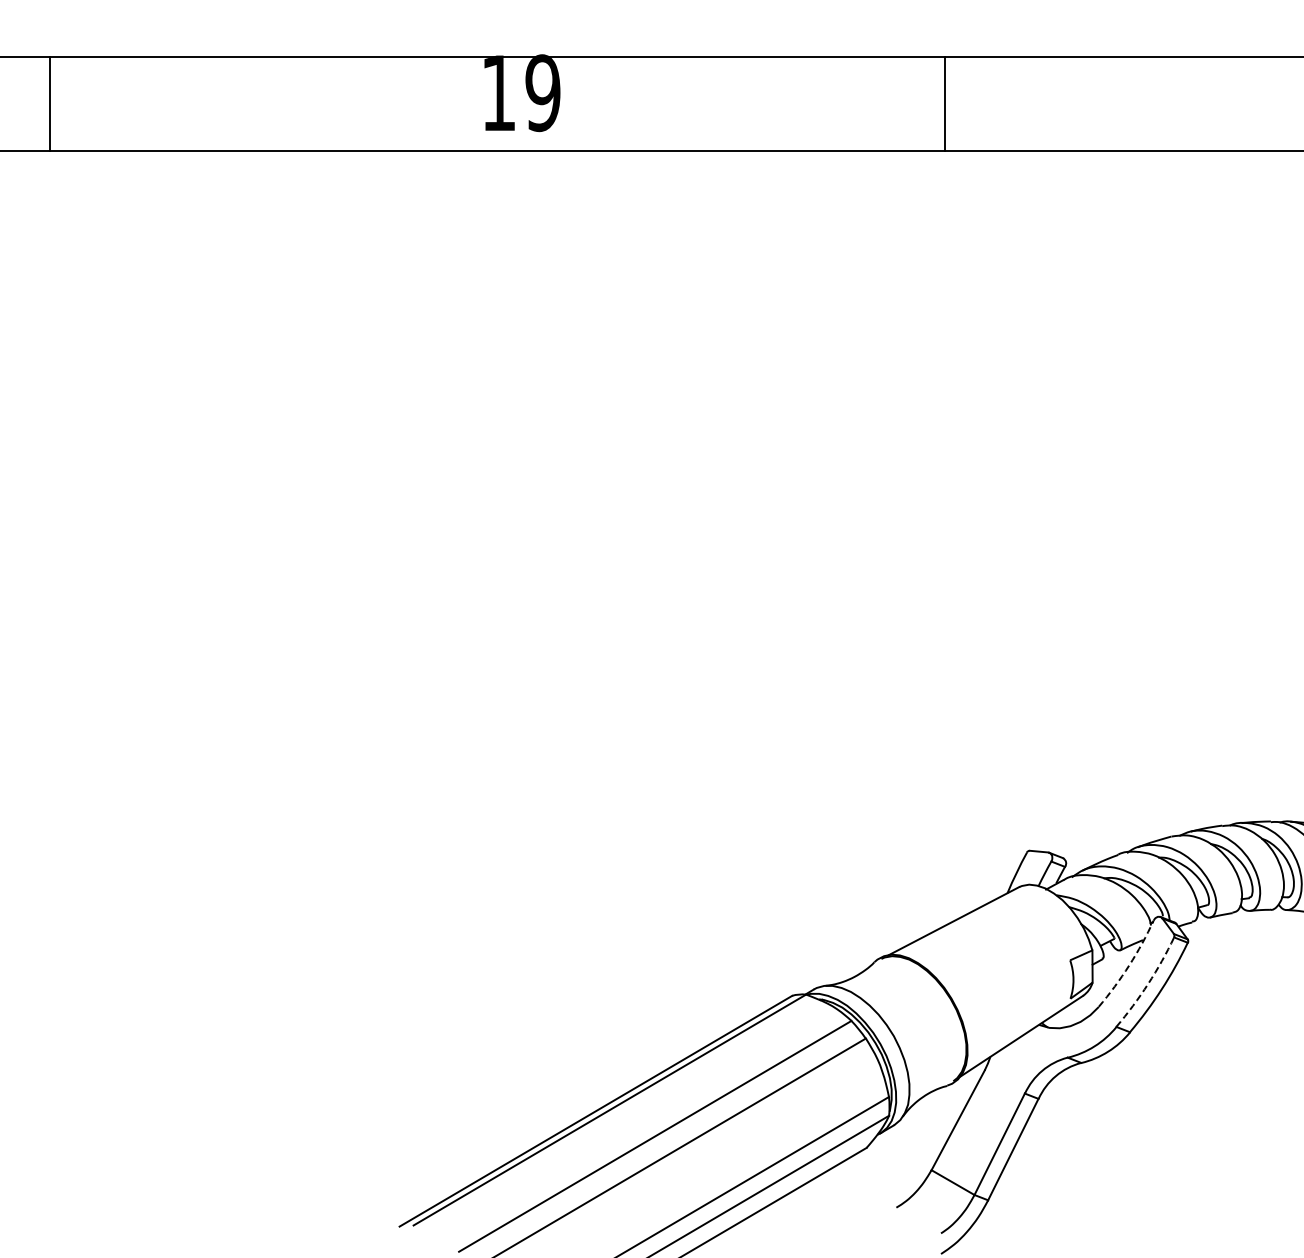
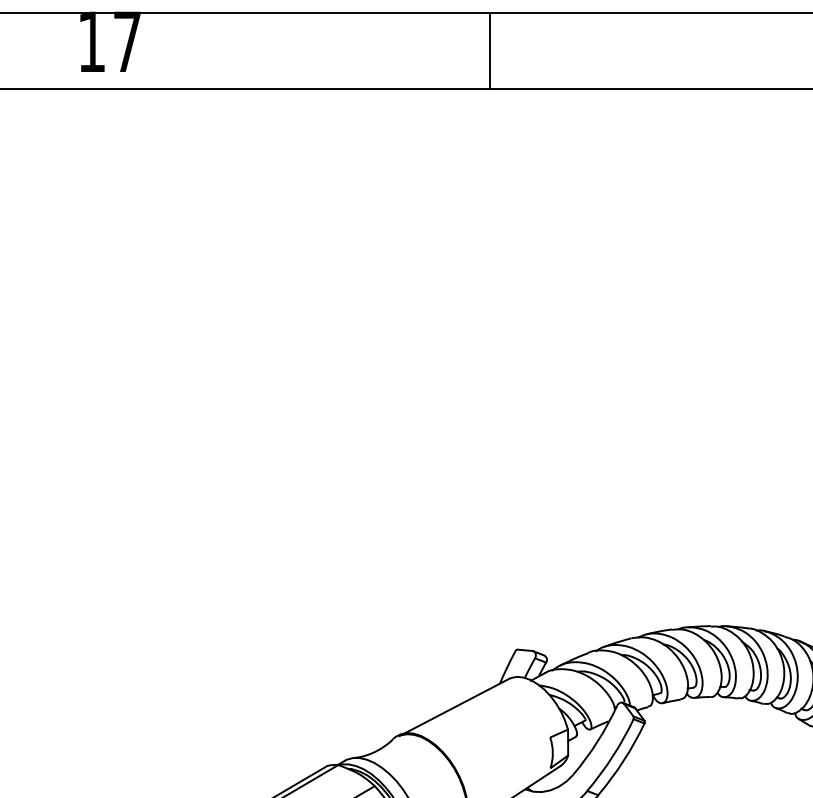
text: (542, 93) -> (126, 42), 19 -> 17
line: (944, 103) -> (490, 50), moved
arc: (1129, 965) -> (597, 741), dashed -> solid
arc: (1148, 983) -> (613, 756), dashed -> solid

